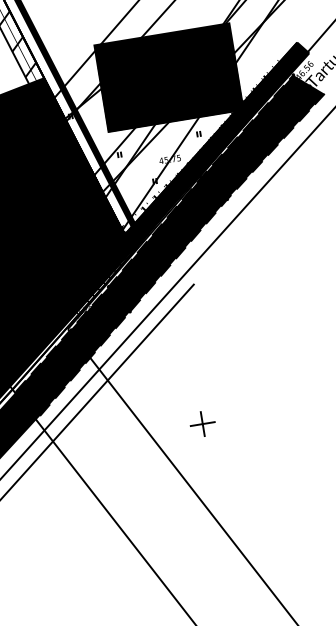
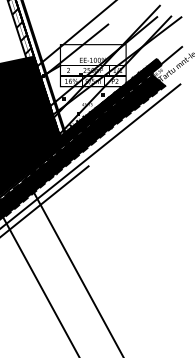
fill: (169, 77) -> (93, 65), removed
part: (202, 423) -> (82, 232), removed

